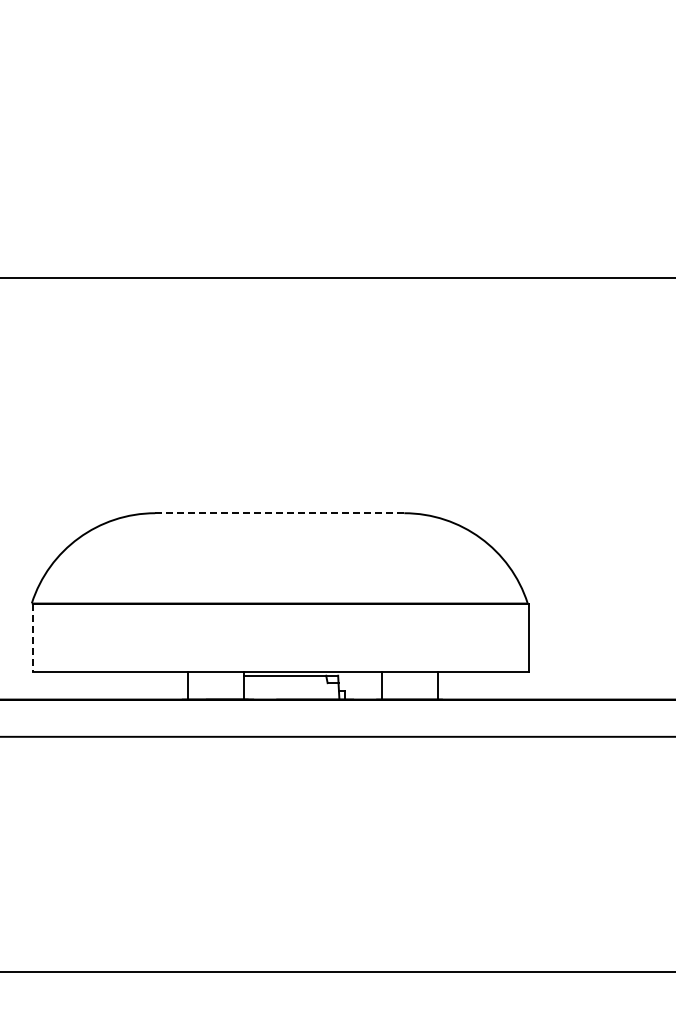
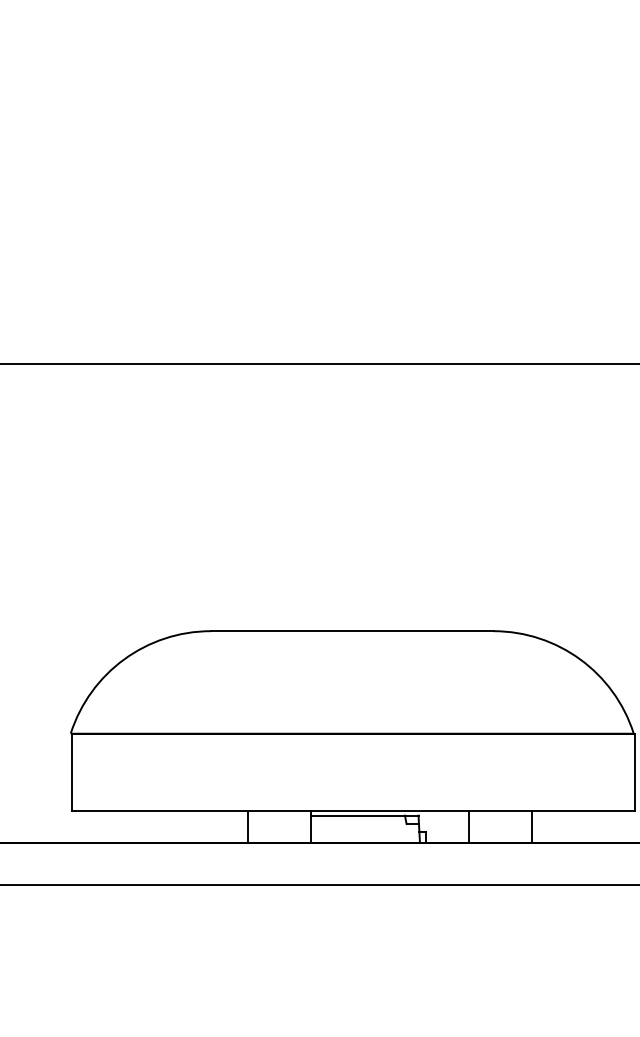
line: (279, 513) -> (351, 631), dashed -> solid
line: (32, 638) -> (71, 773), dashed -> solid

